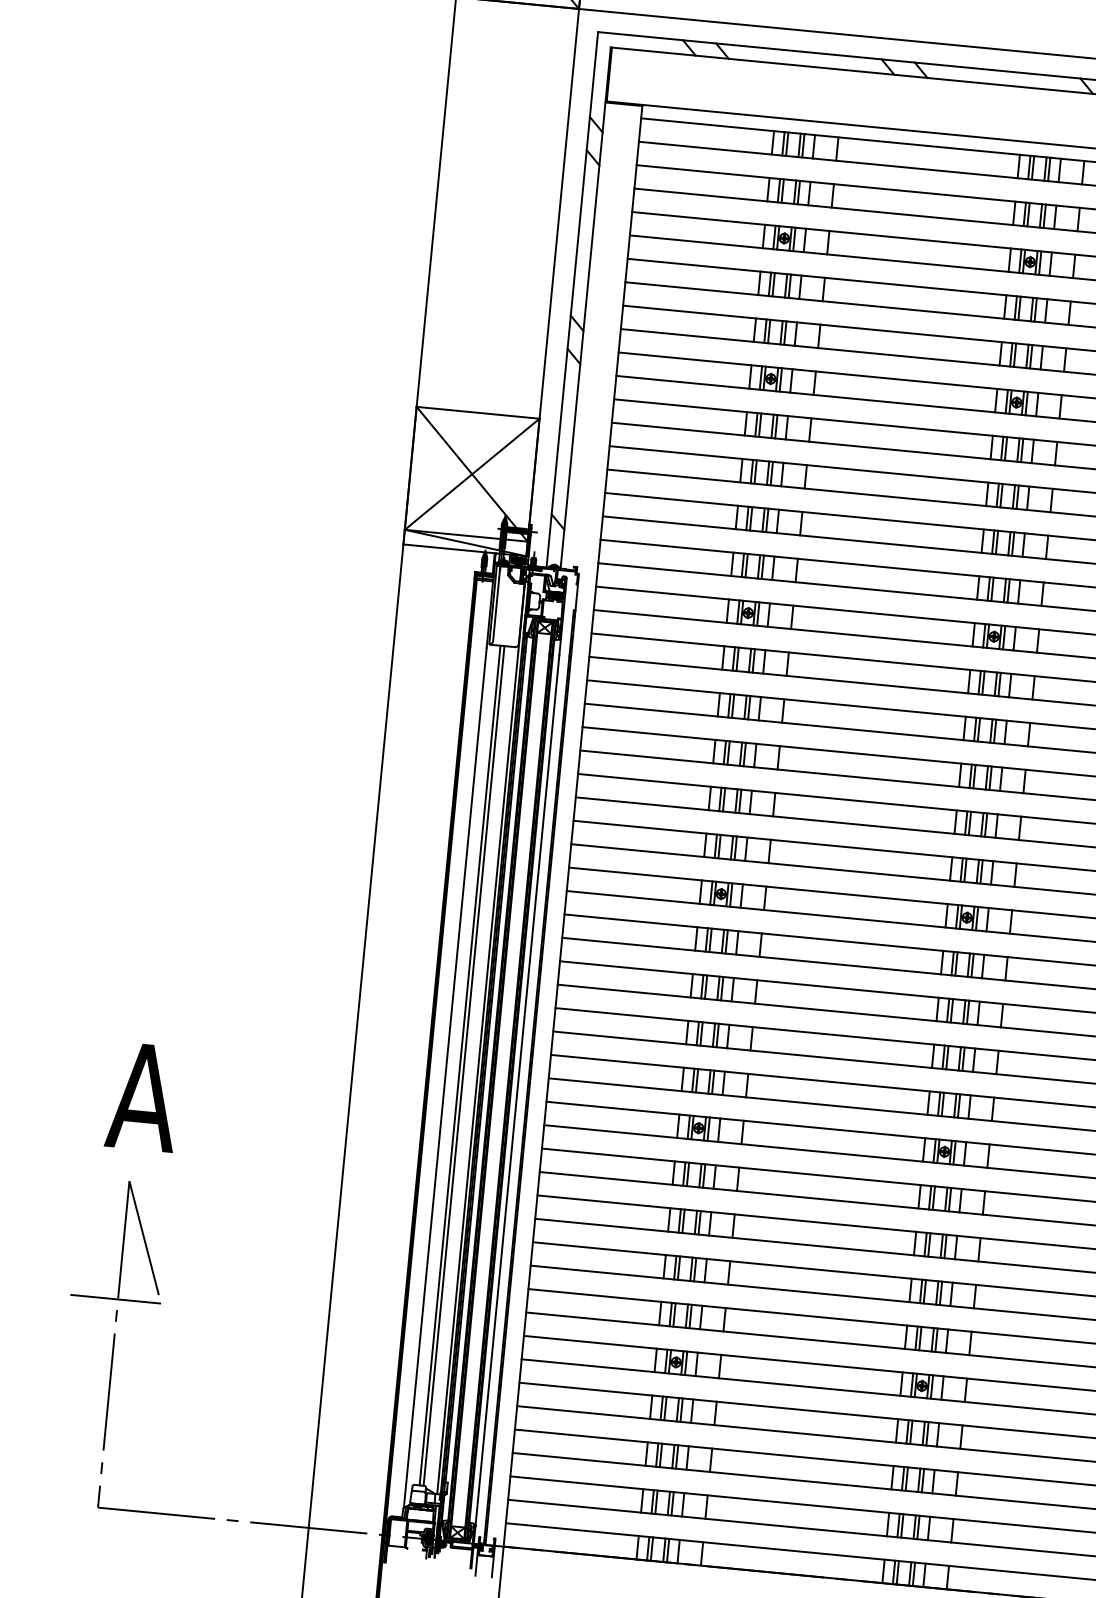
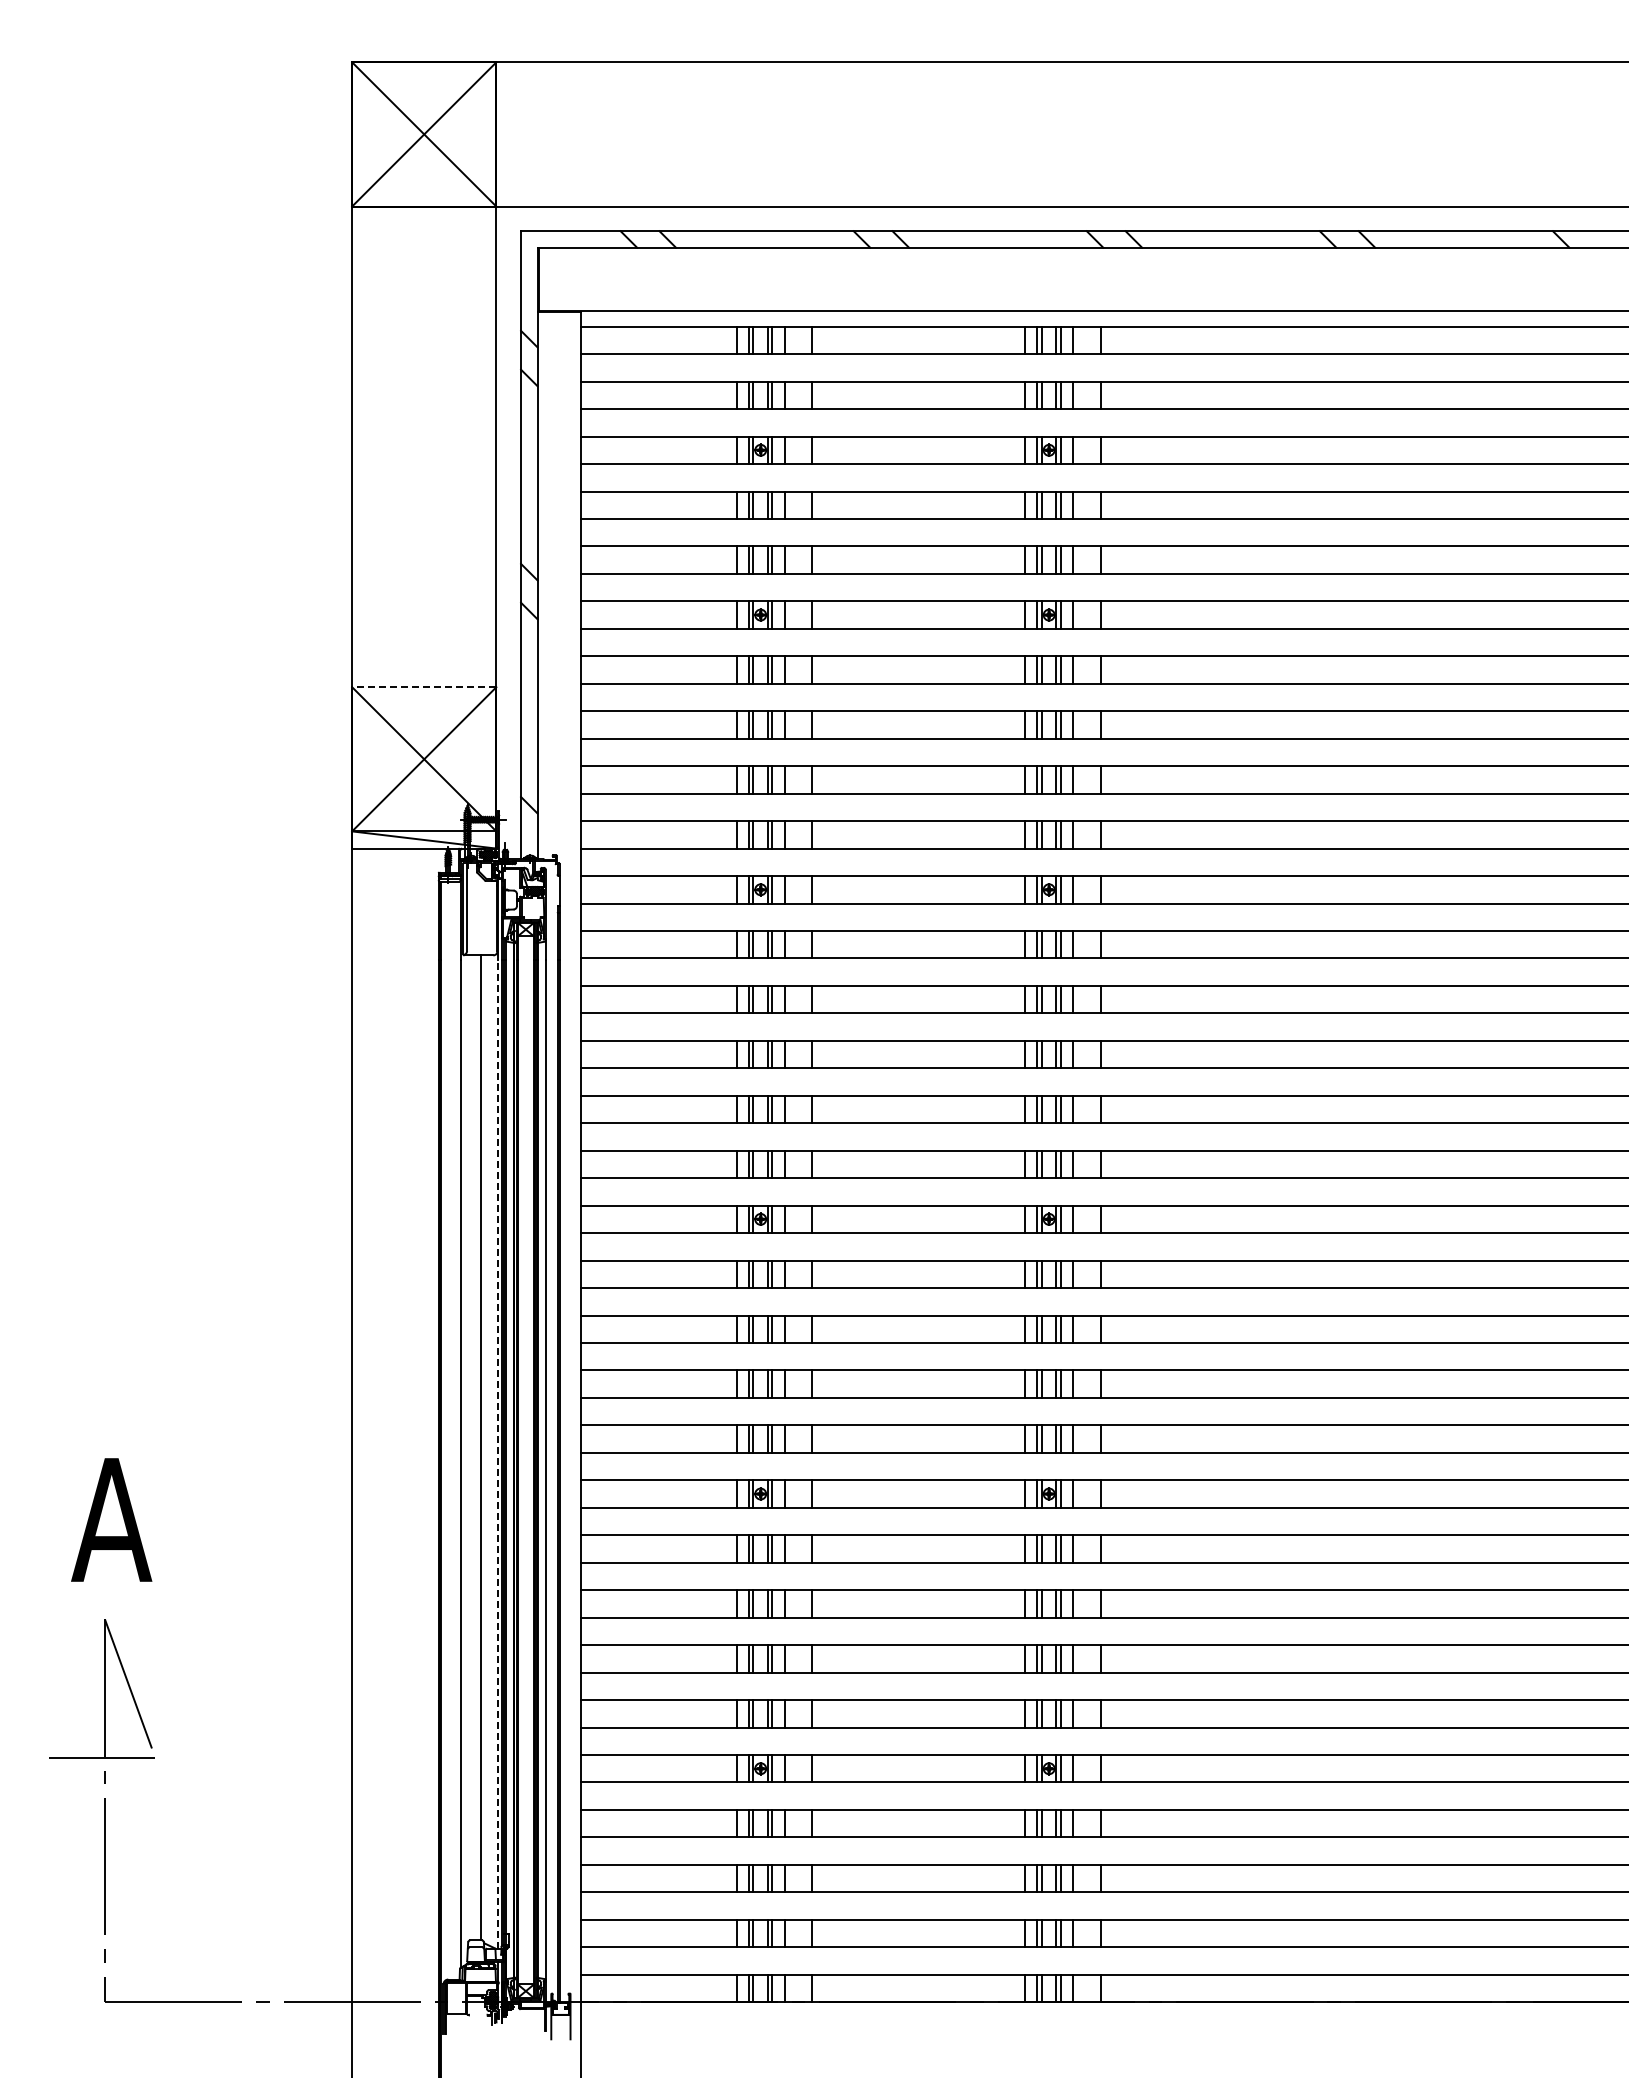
line: (477, 413) -> (423, 687), solid -> dashed
line: (460, 1065) -> (476, 1447), removed
line: (477, 1072) -> (497, 1453), solid -> dashed

